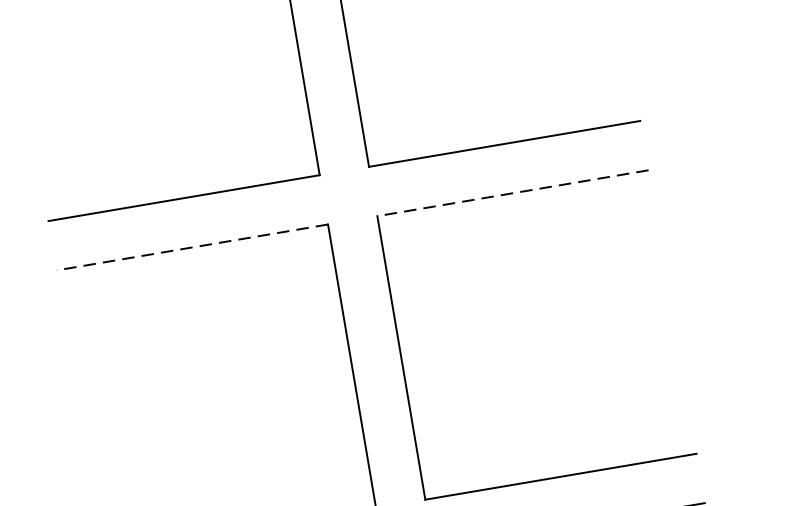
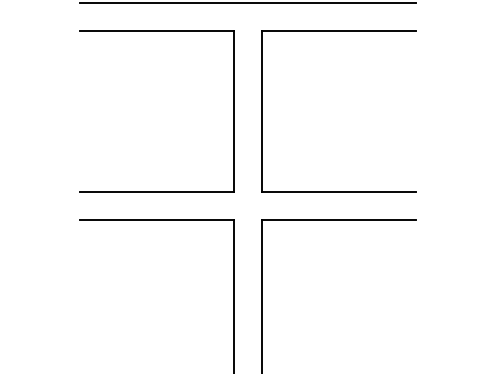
line: (511, 192) -> (338, 219), dashed -> solid
line: (191, 246) -> (156, 219), dashed -> solid

